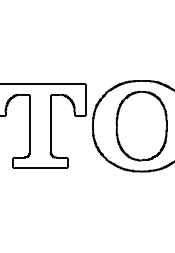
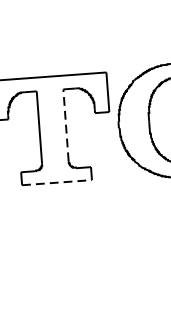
line: (50, 123) -> (65, 125), solid -> dashed
line: (40, 168) -> (57, 182), solid -> dashed

